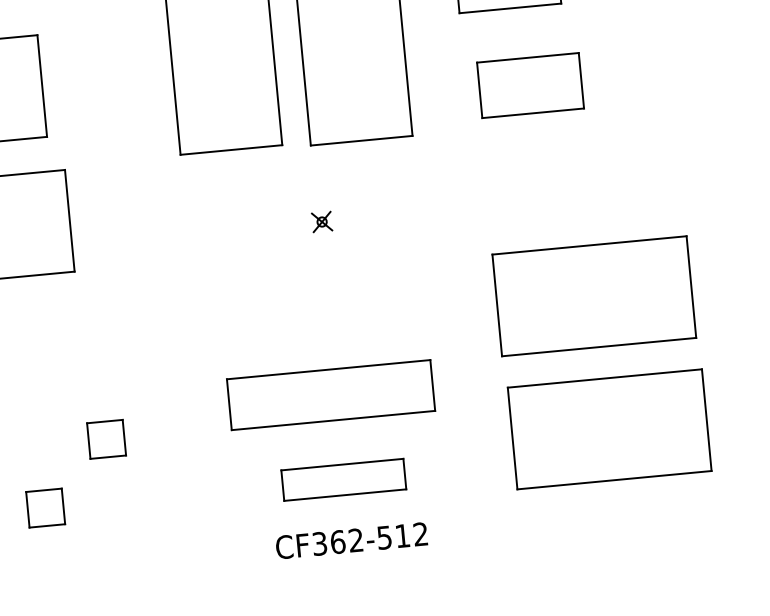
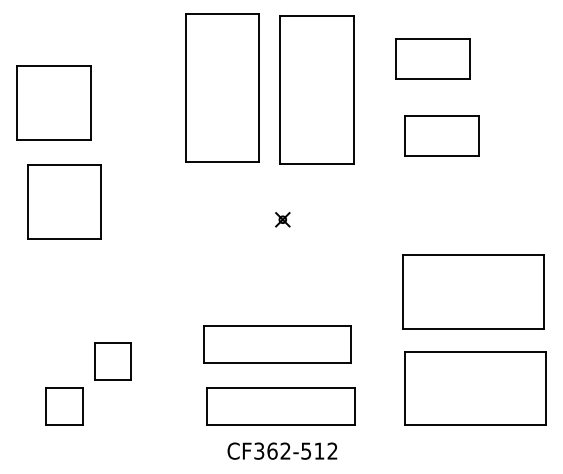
part: (105, 439) -> (112, 361), size x1.43
part: (343, 479) -> (280, 406), size x1.67
part: (45, 507) -> (64, 406), size x1.43

